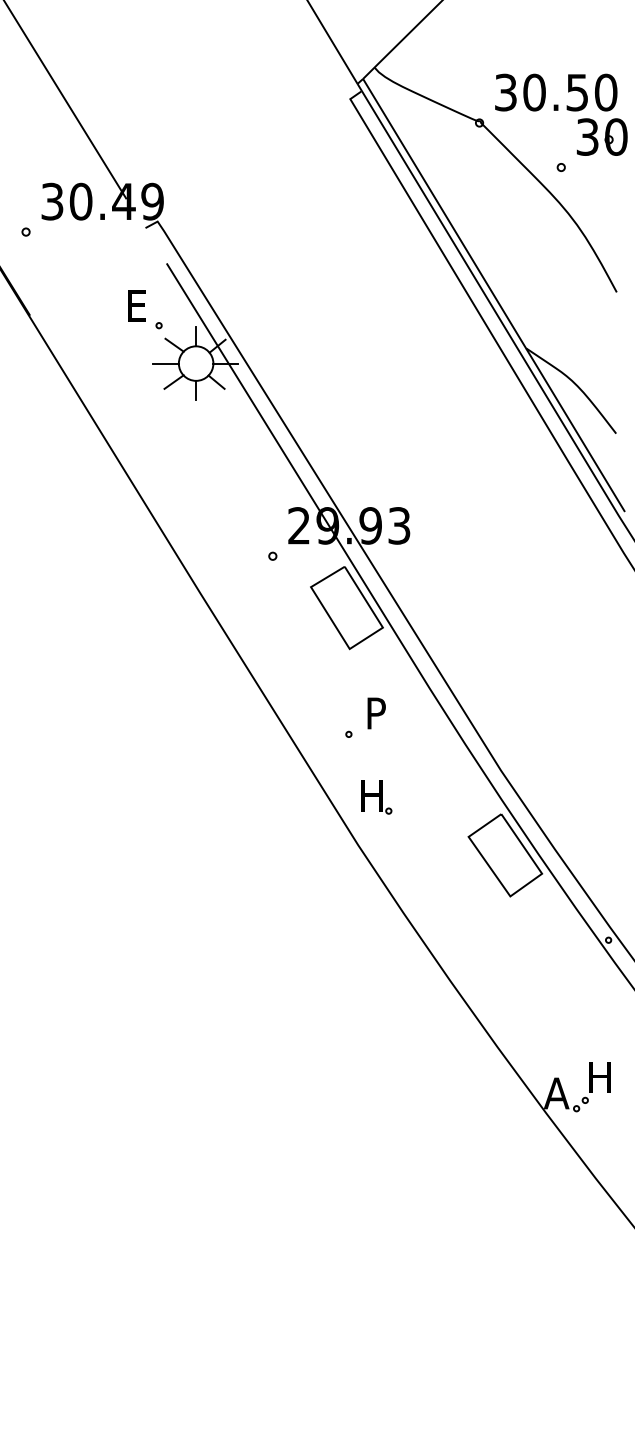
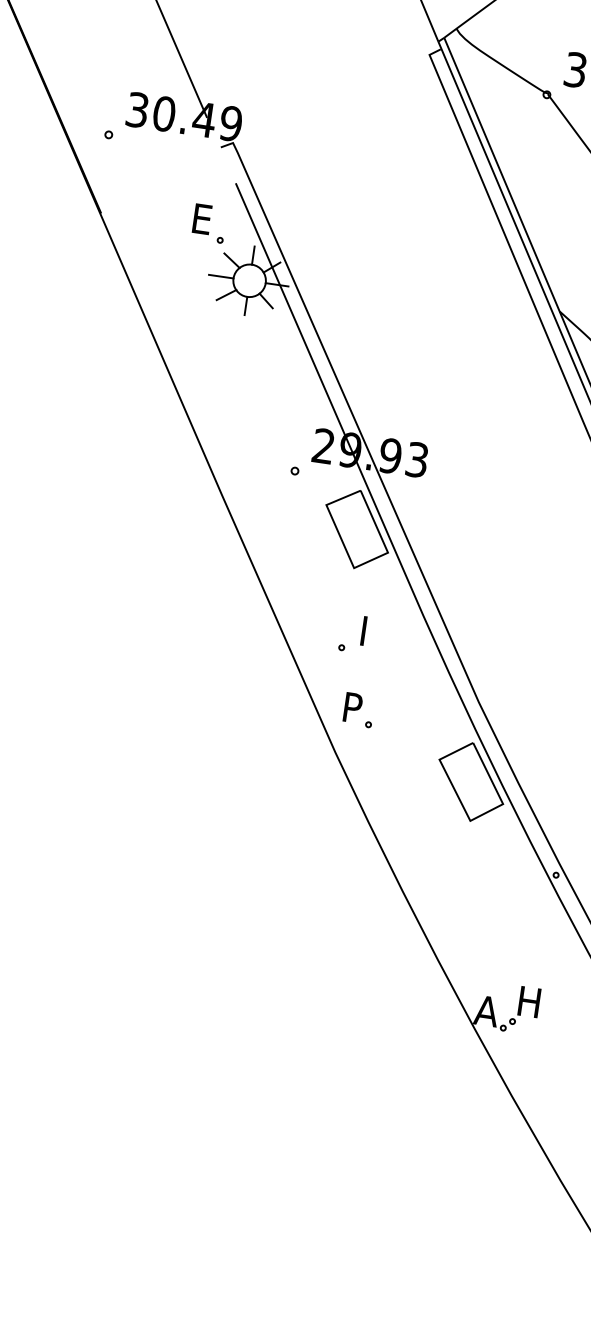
text: (376, 713) -> (370, 631), P -> I
text: (371, 795) -> (354, 707), H -> P

